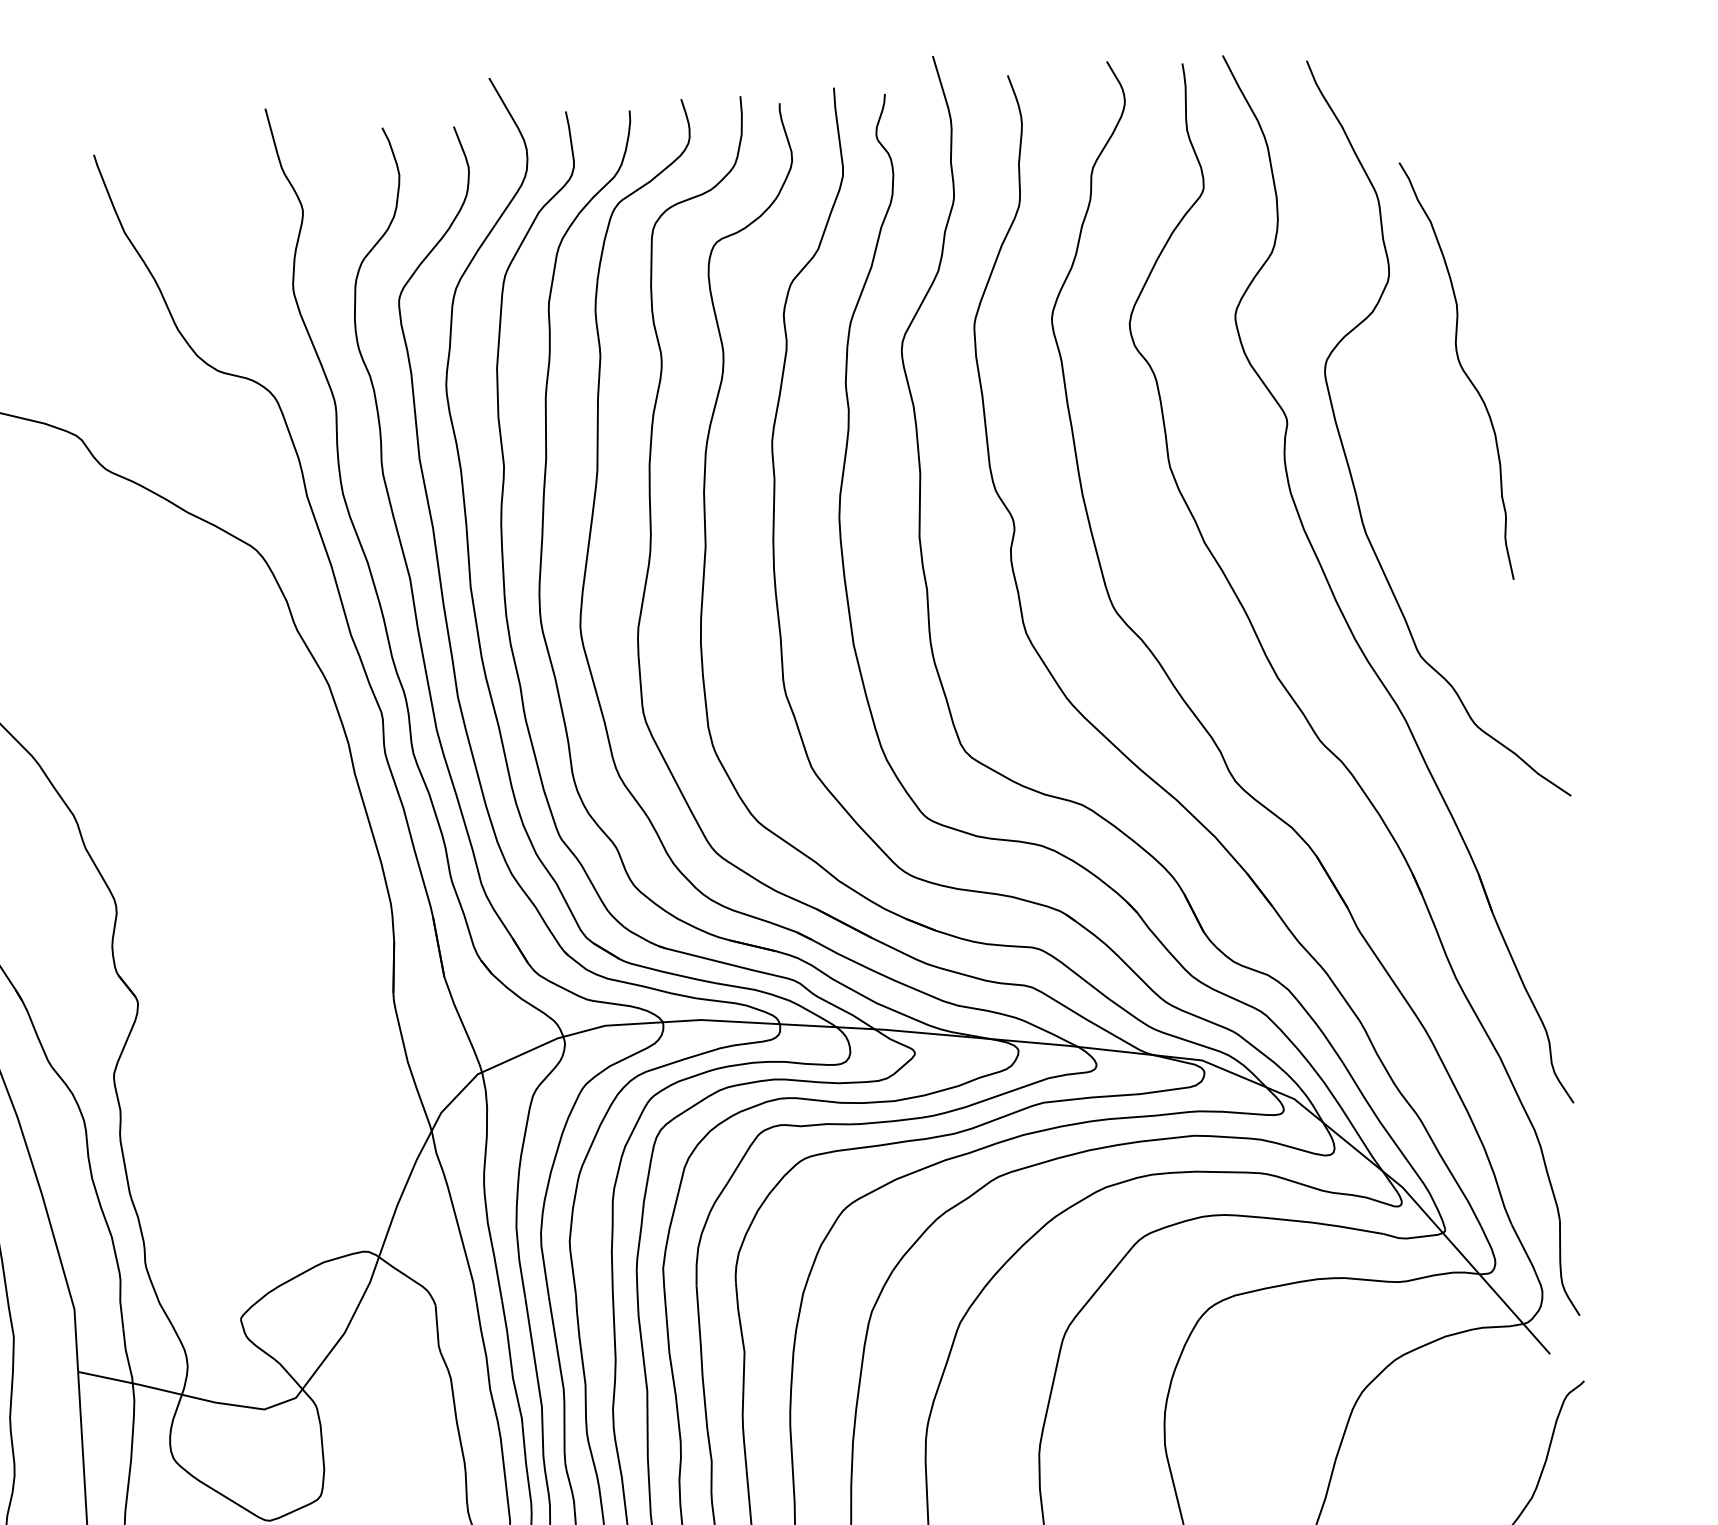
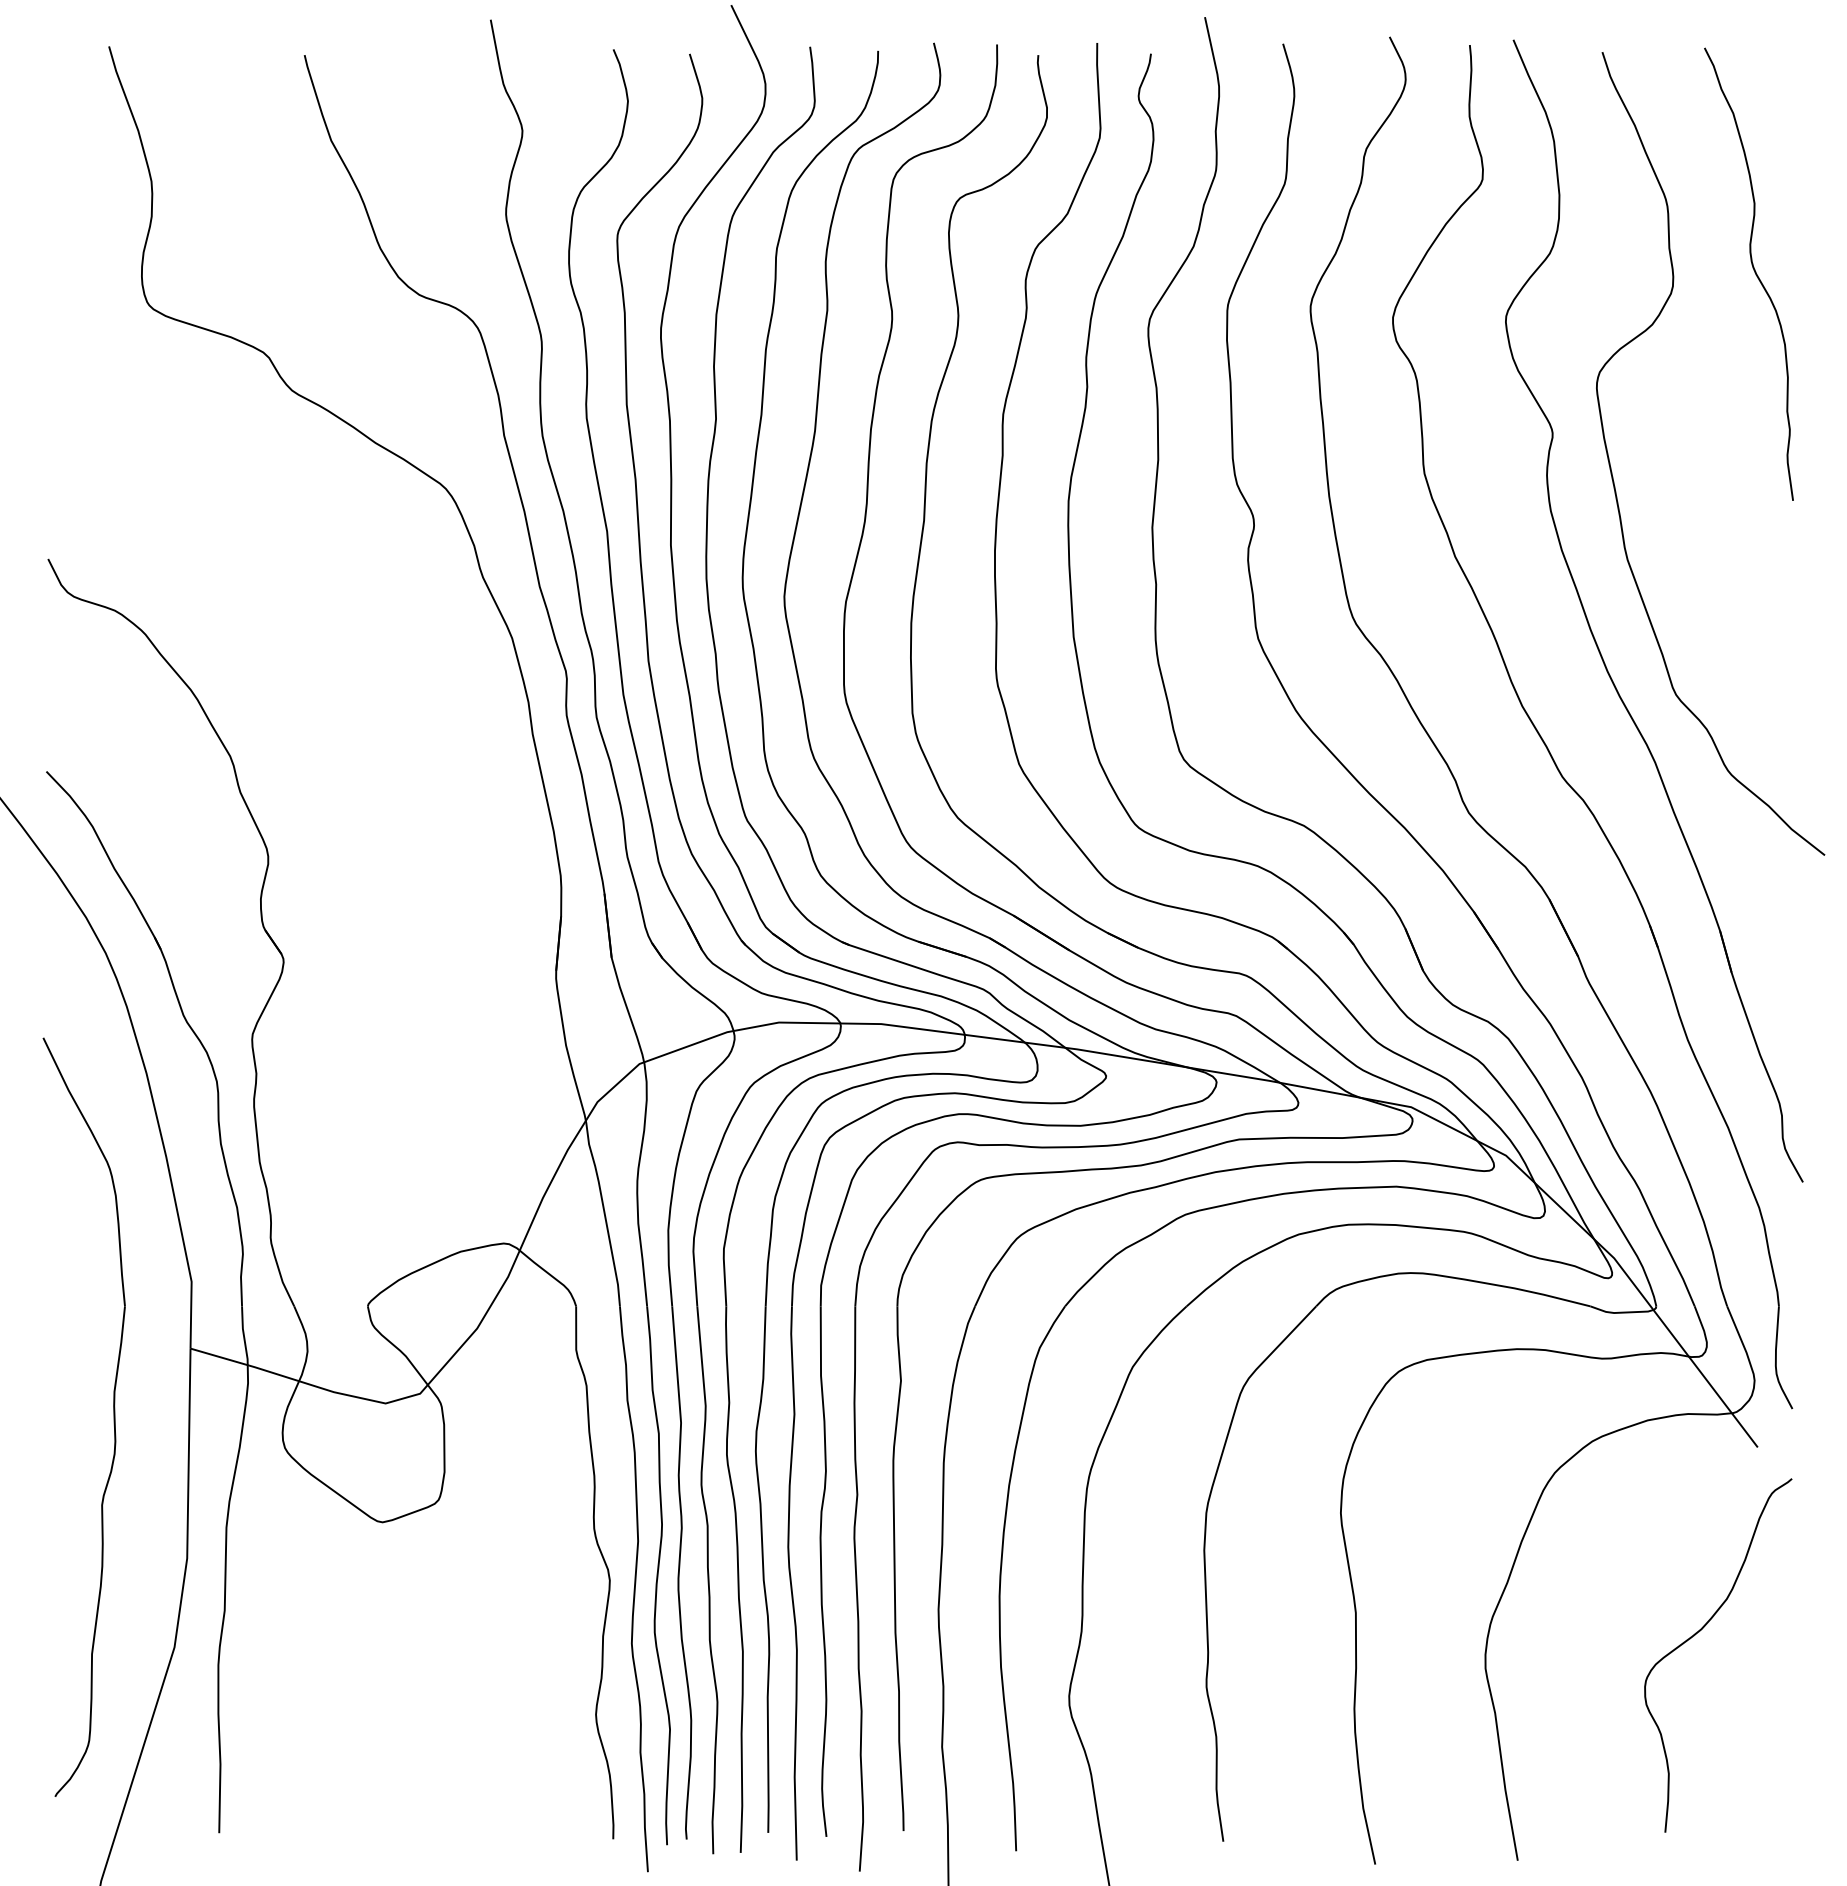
curve: (1460, 367) -> (1753, 270), moved

